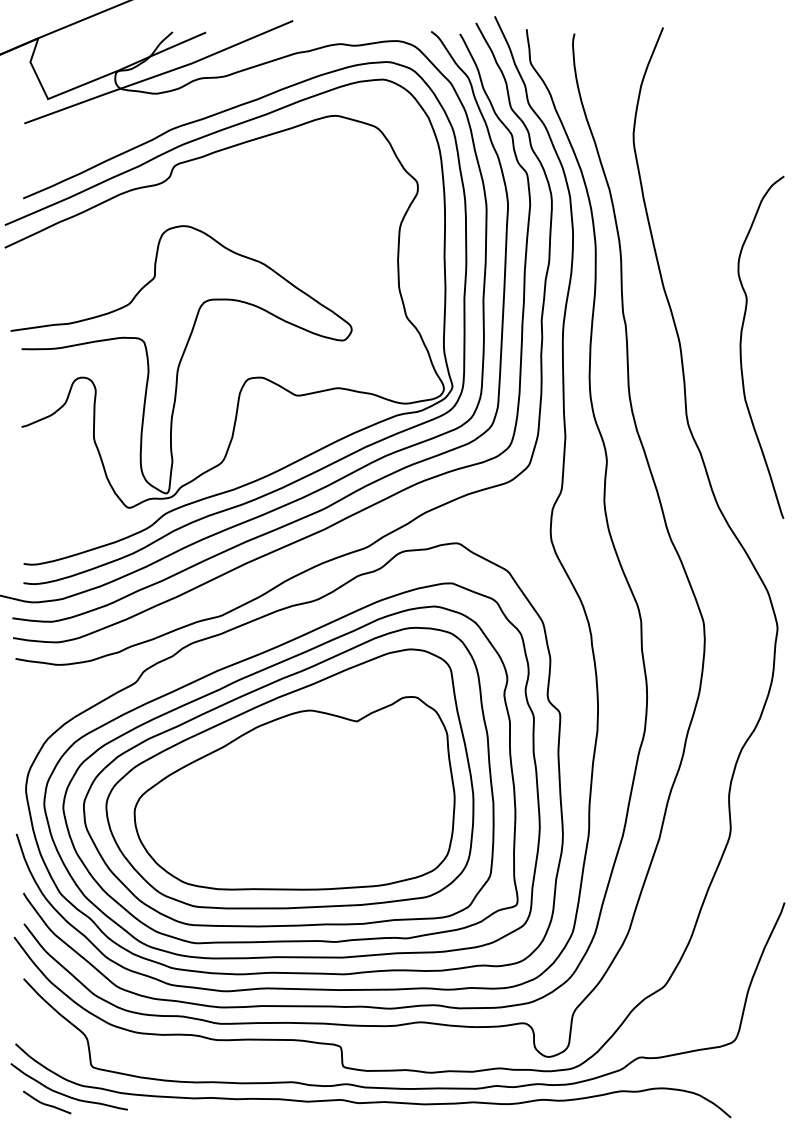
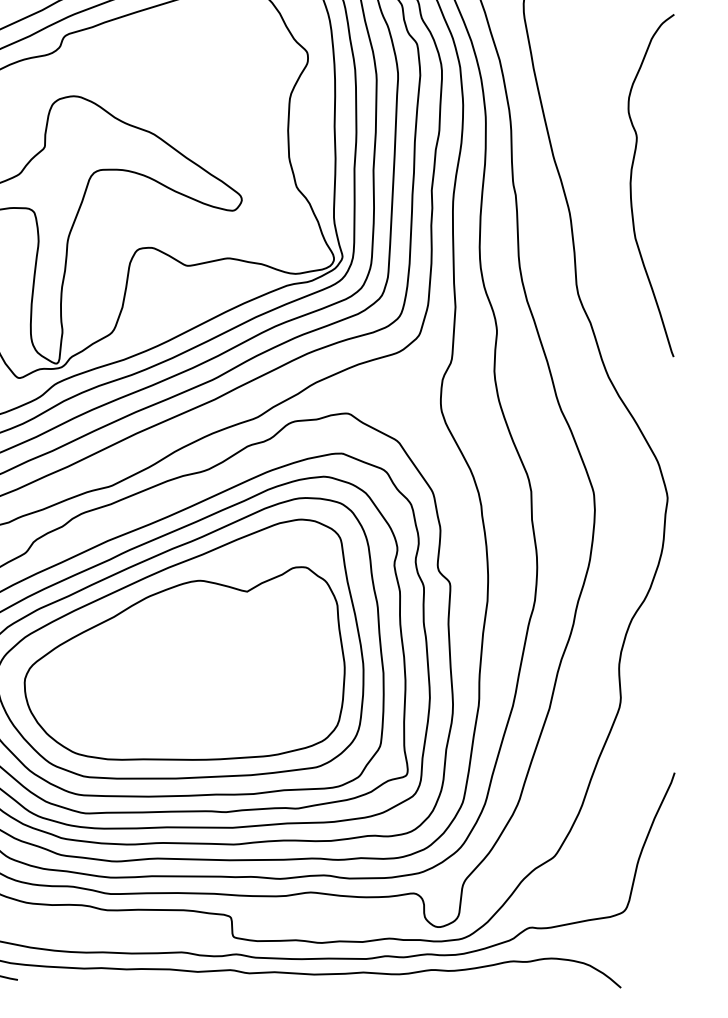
curve: (741, 346) -> (631, 184), moved

